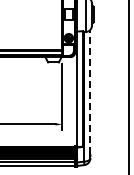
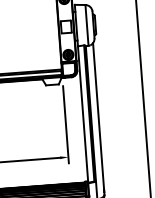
line: (90, 91) -> (98, 115), dashed -> solid

